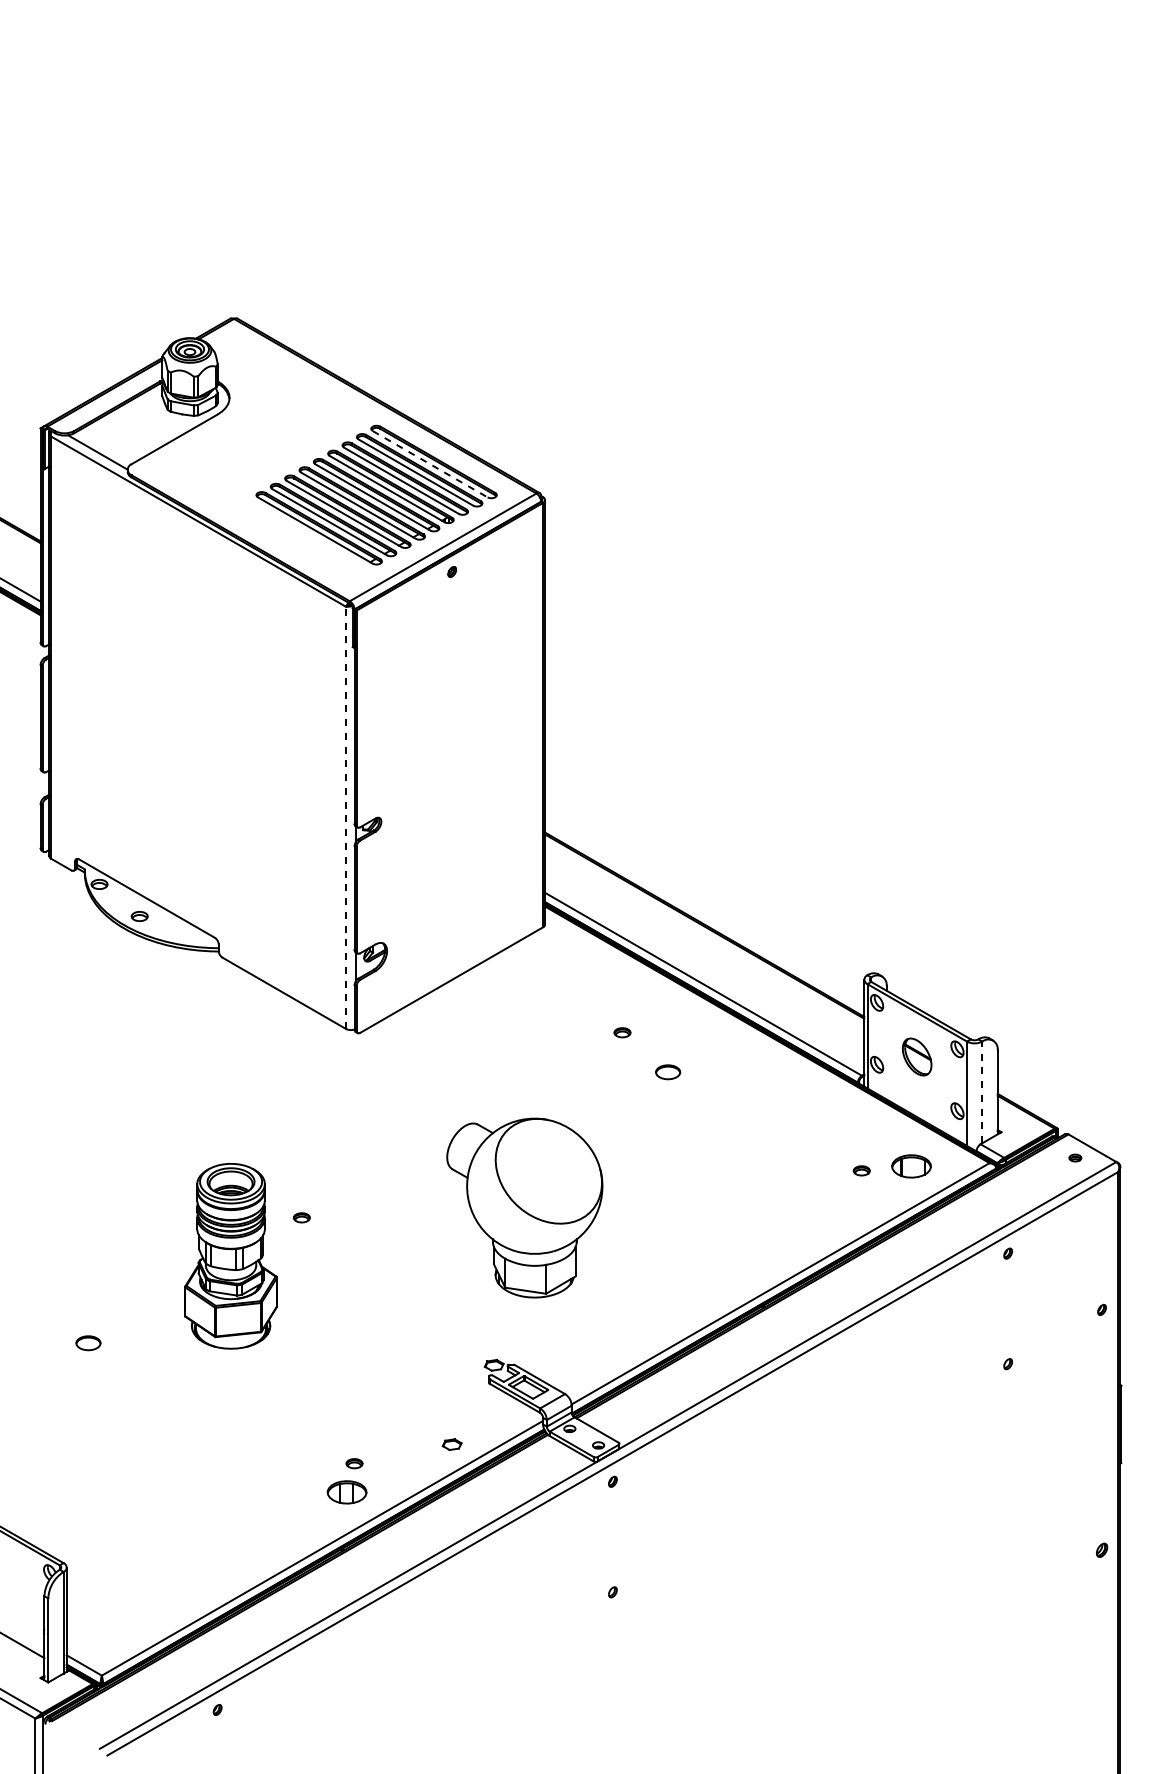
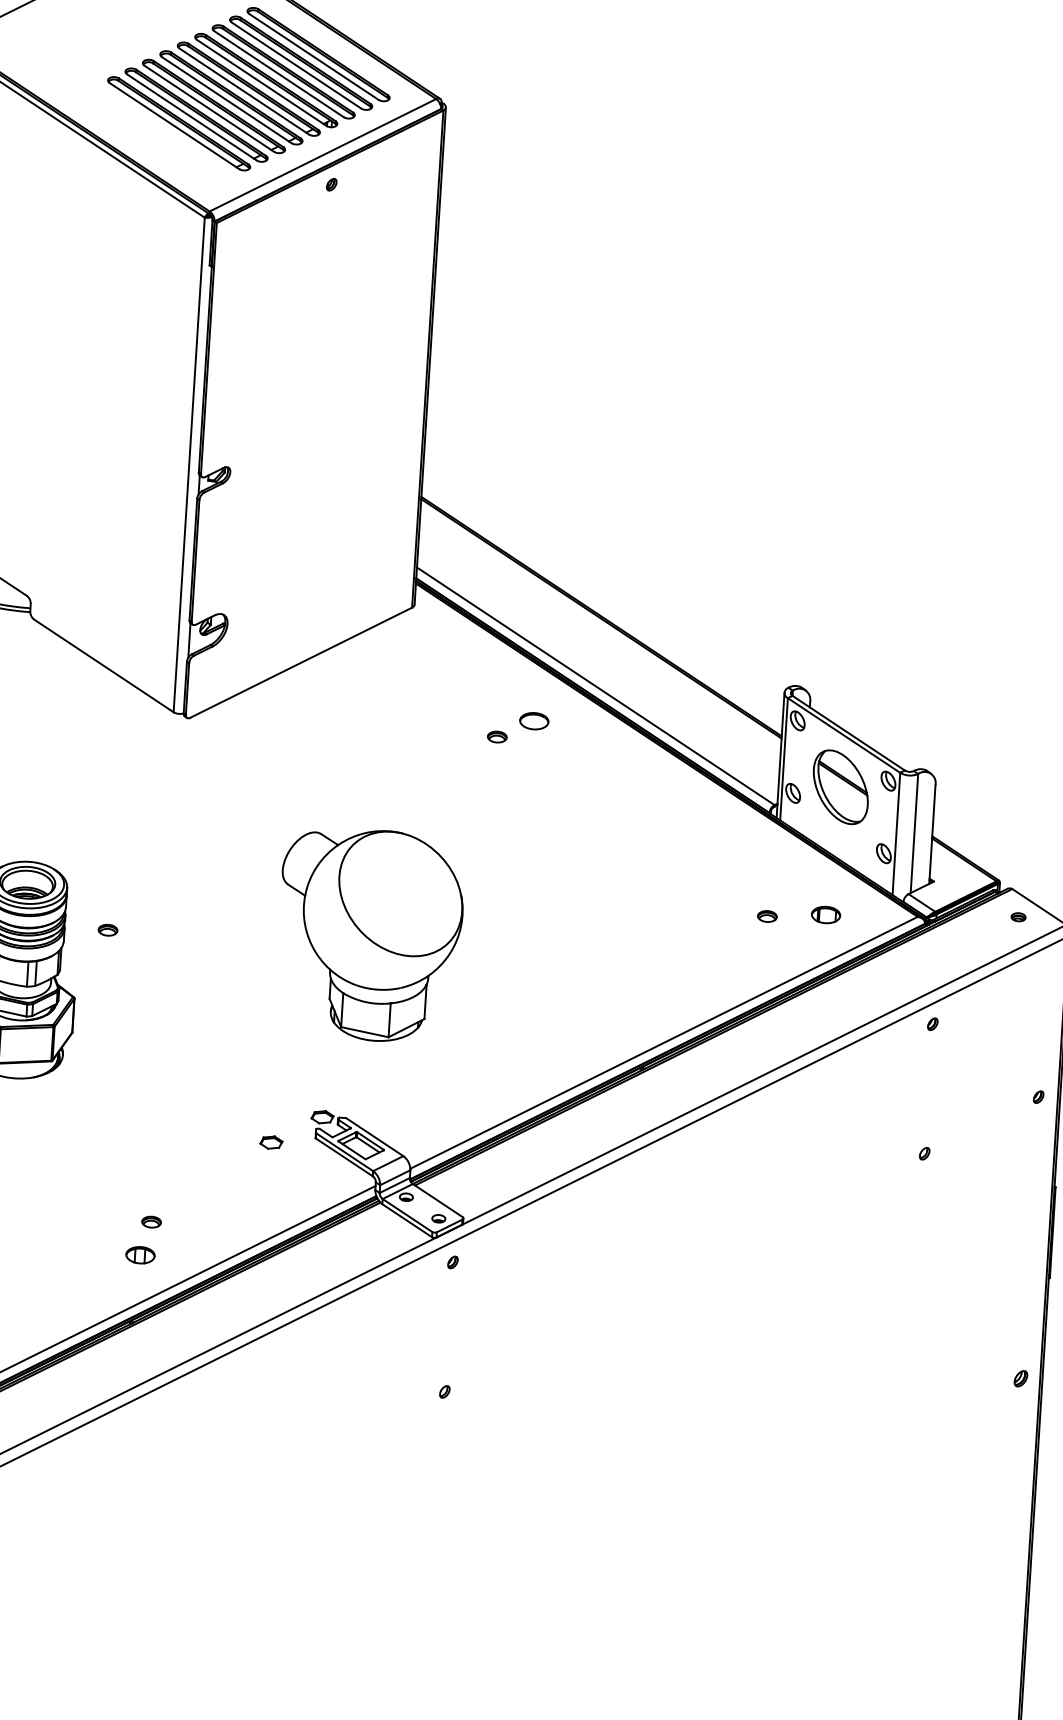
line: (430, 464) -> (314, 57), dashed -> solid
line: (345, 817) -> (188, 464), dashed -> solid
part: (916, 1056) -> (839, 786), size x1.67
part: (668, 1072) -> (534, 721), moved
line: (982, 1092) -> (914, 833), dashed -> solid
part: (911, 1166) -> (825, 915), size x0.62
part: (451, 1444) -> (270, 1142), moved
part: (346, 1492) -> (140, 1255), size x0.62

